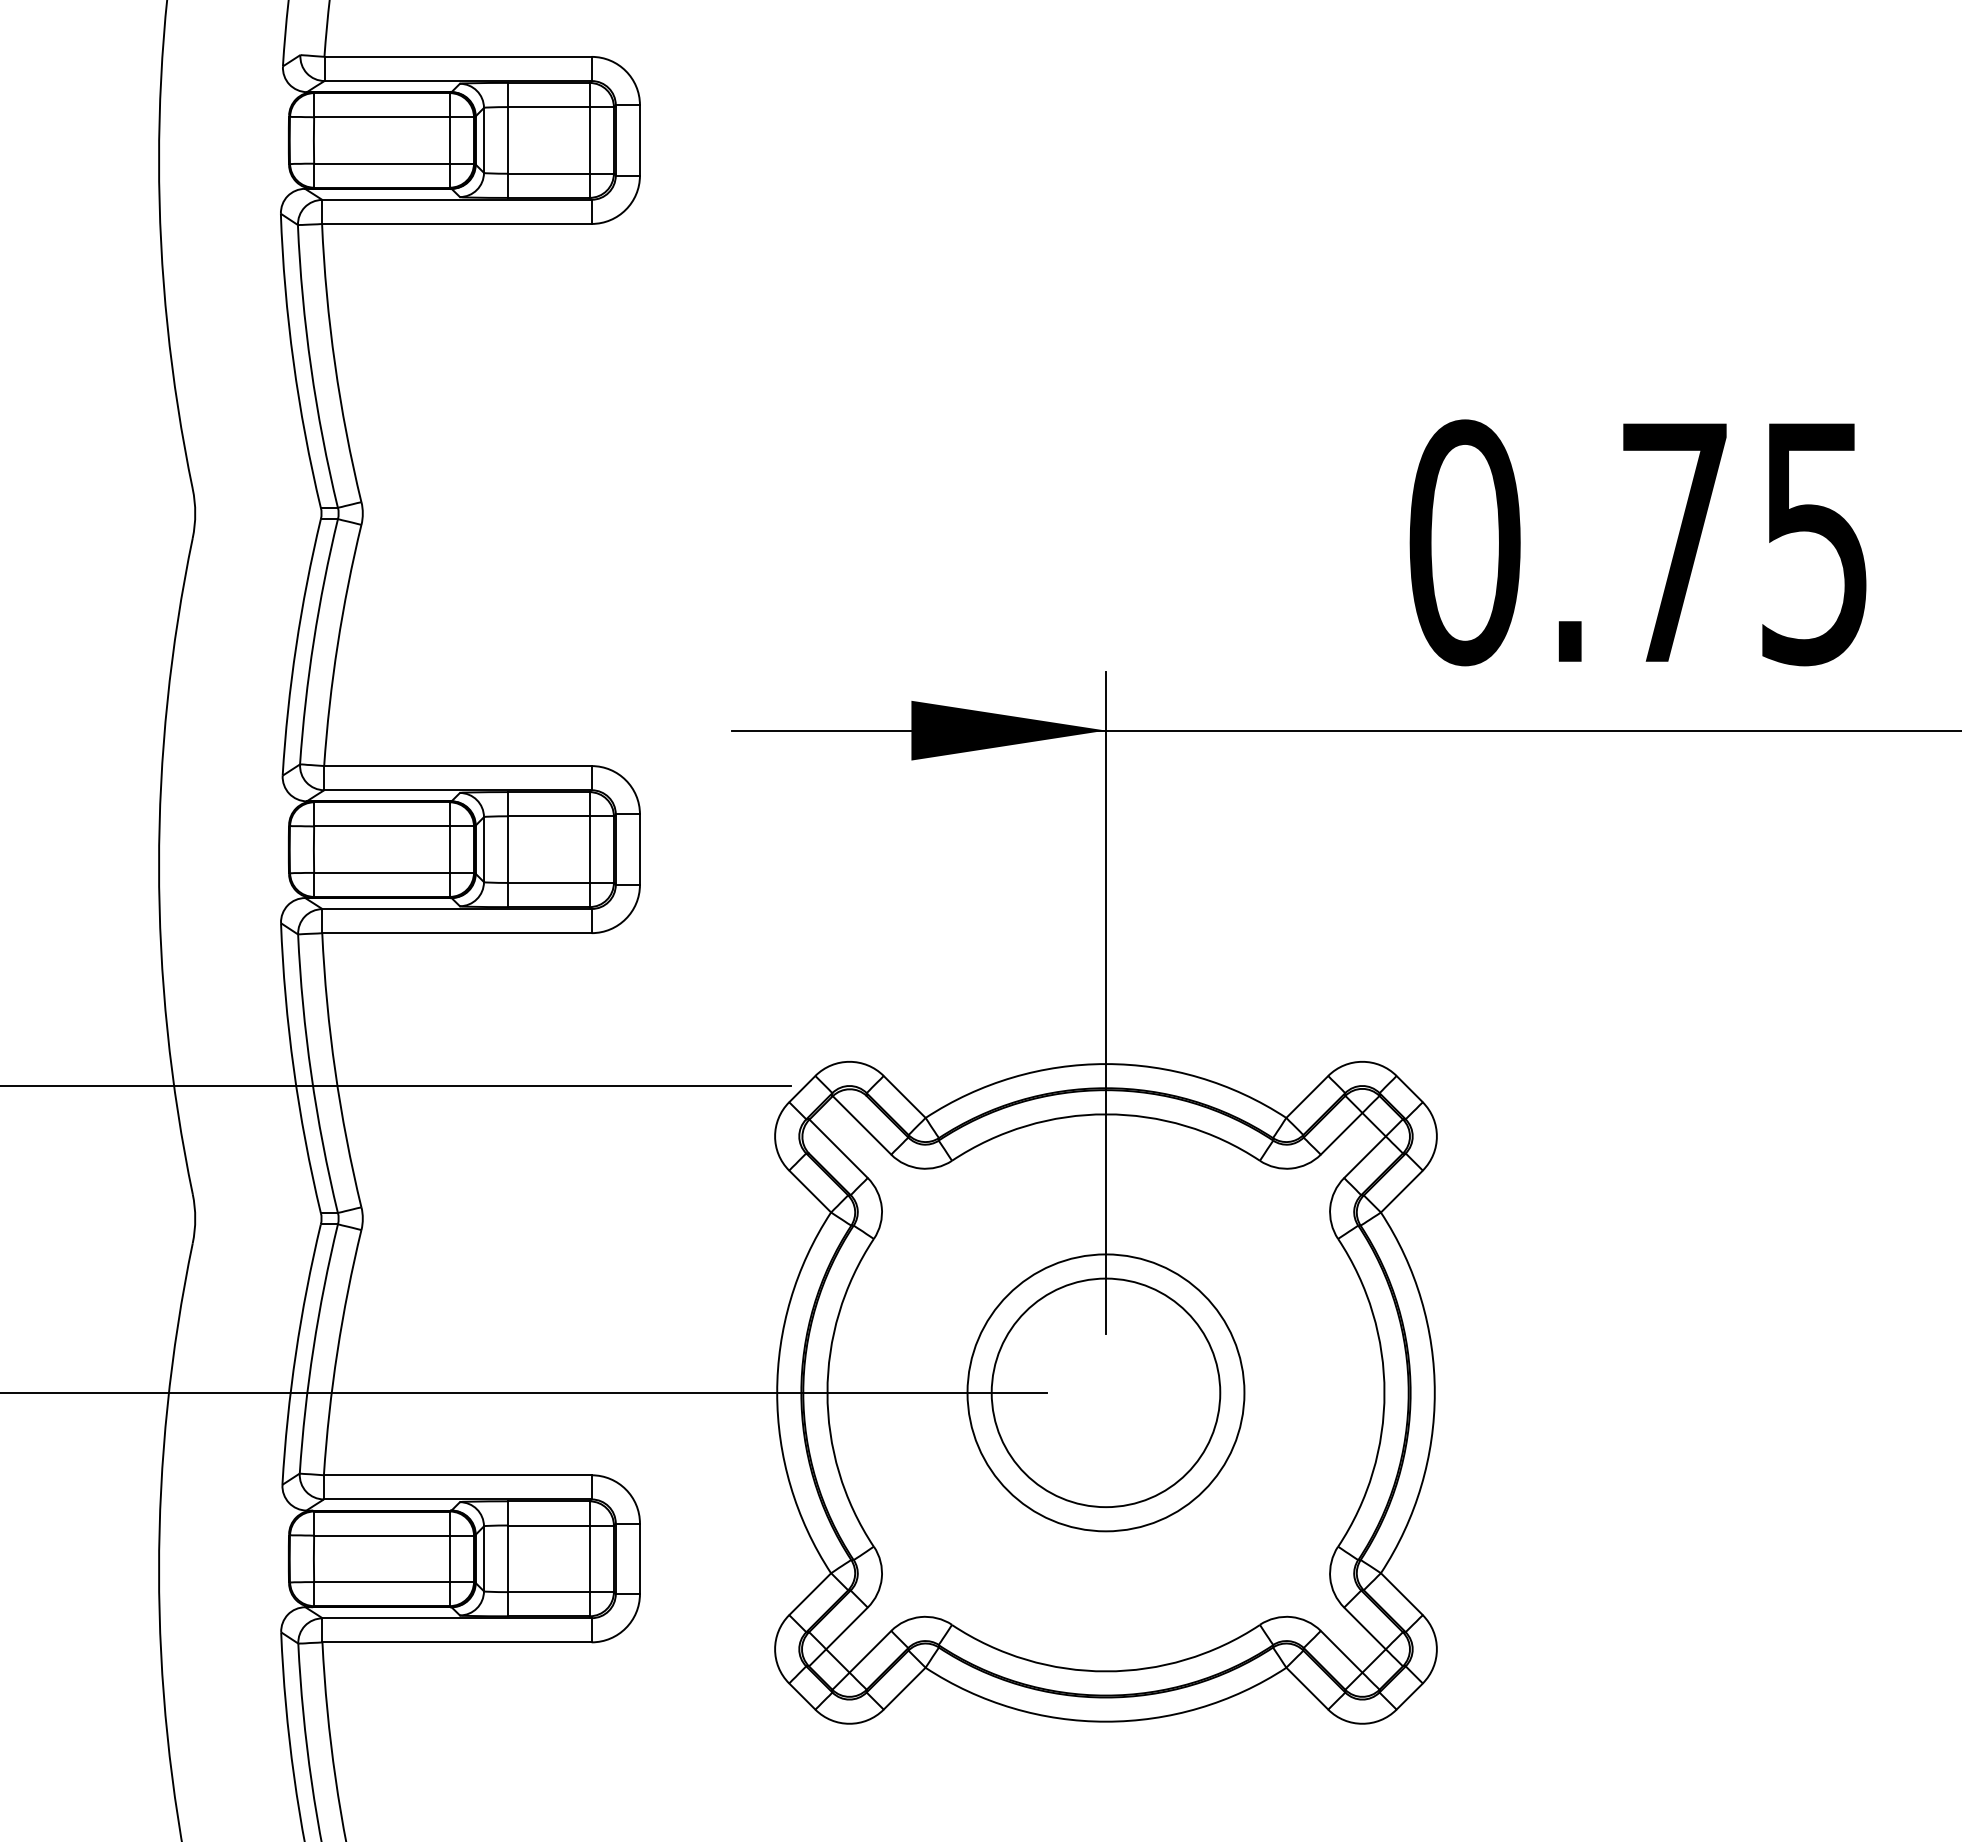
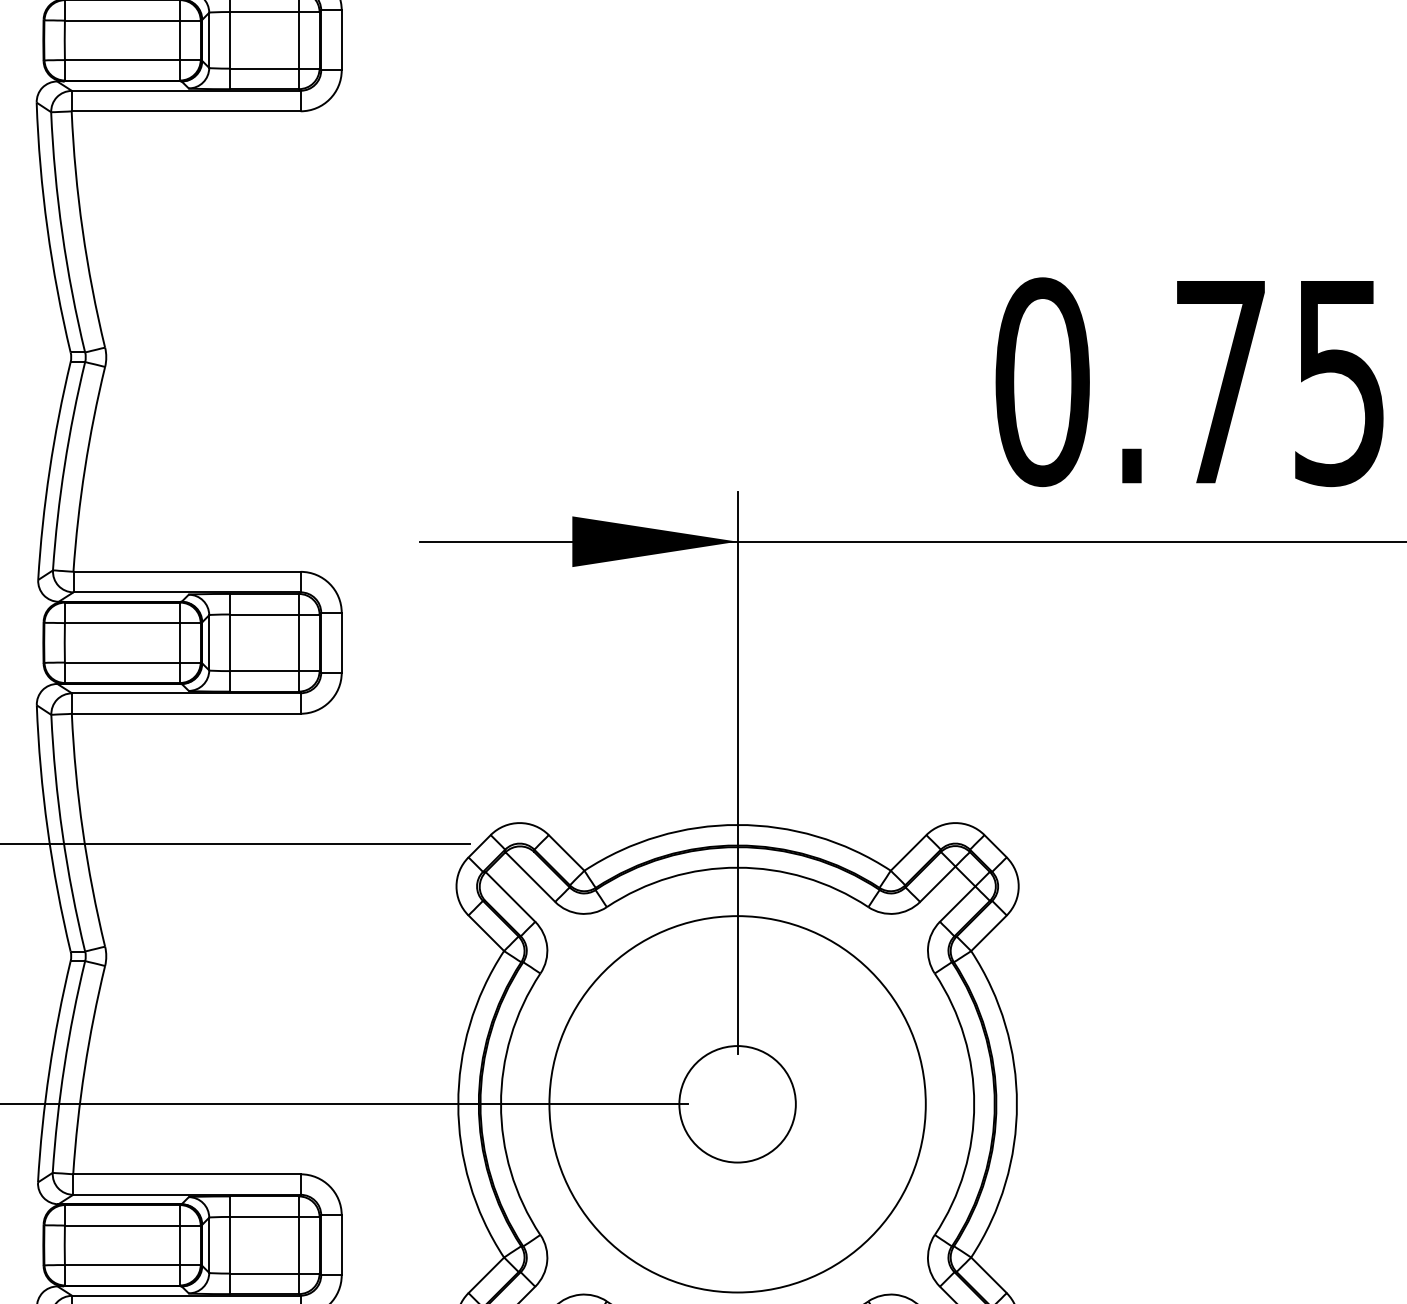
circle: (1105, 1392) -> (737, 1103), size x0.6
circle: (1105, 1392) -> (737, 1103), size x1.6

